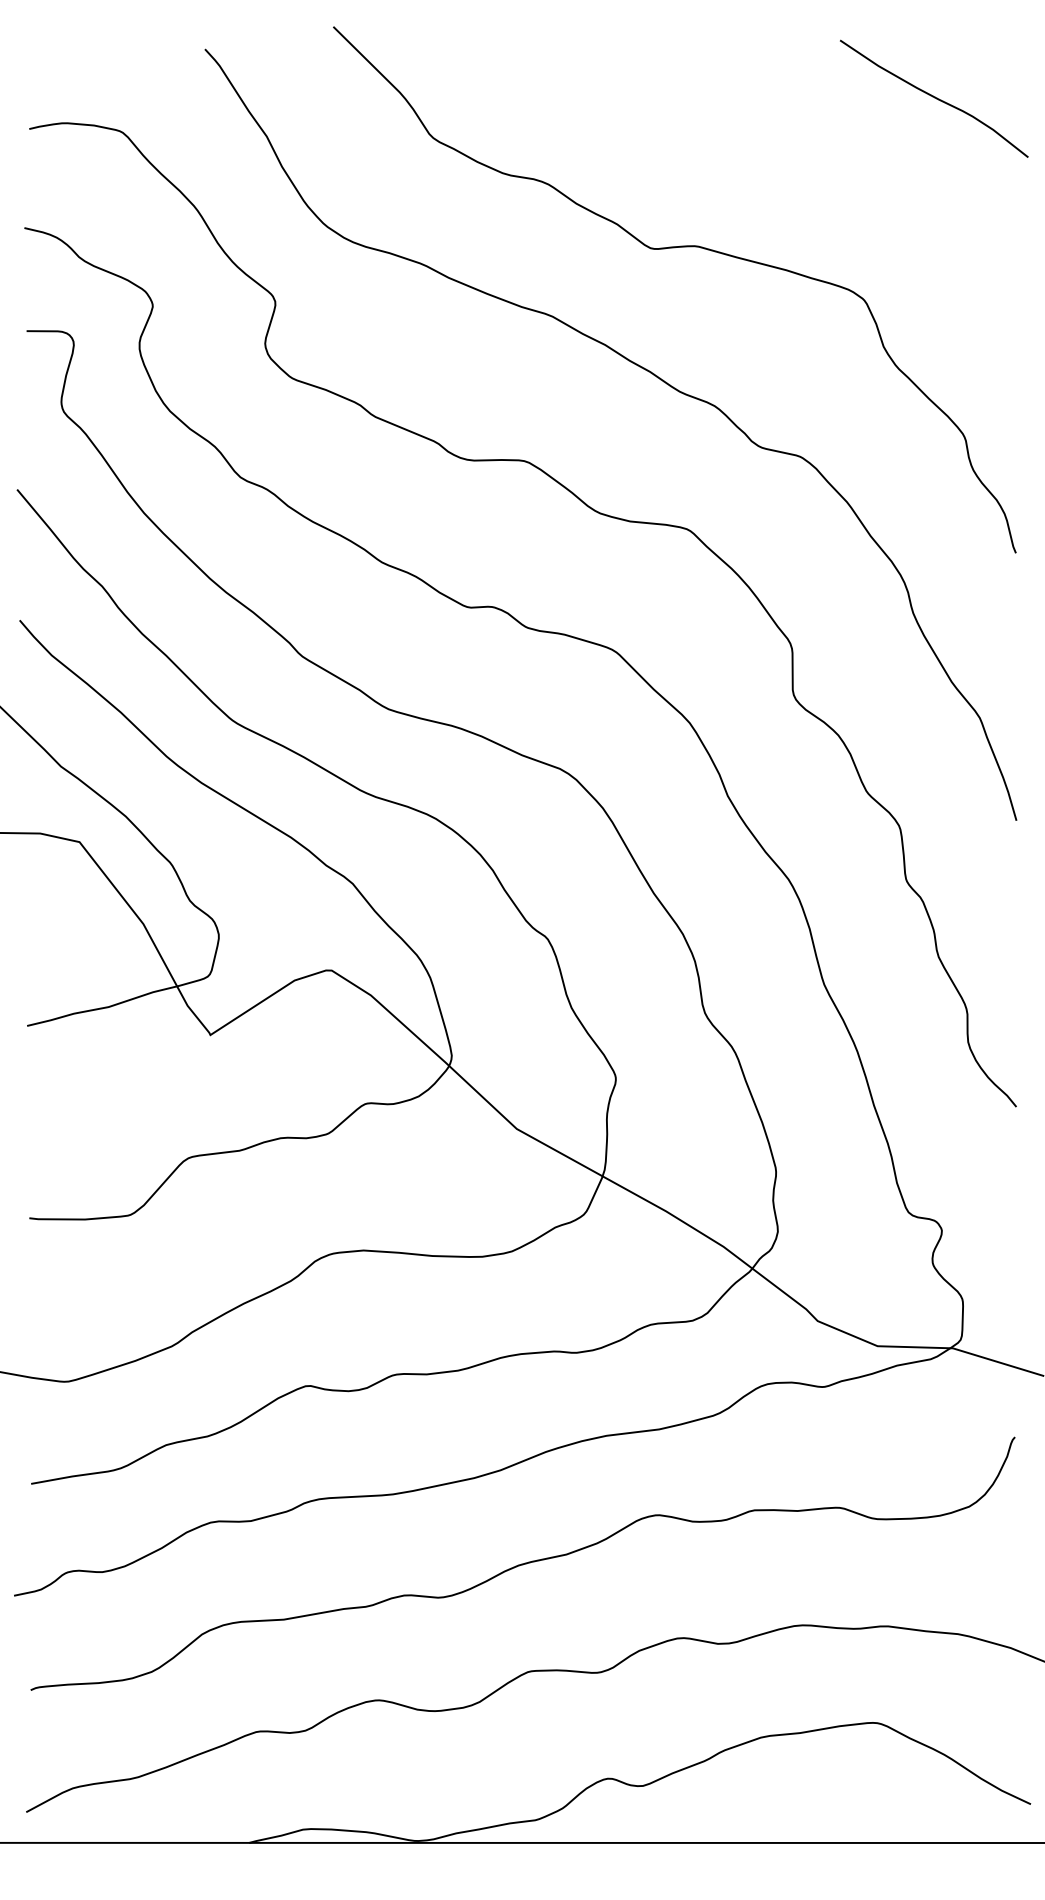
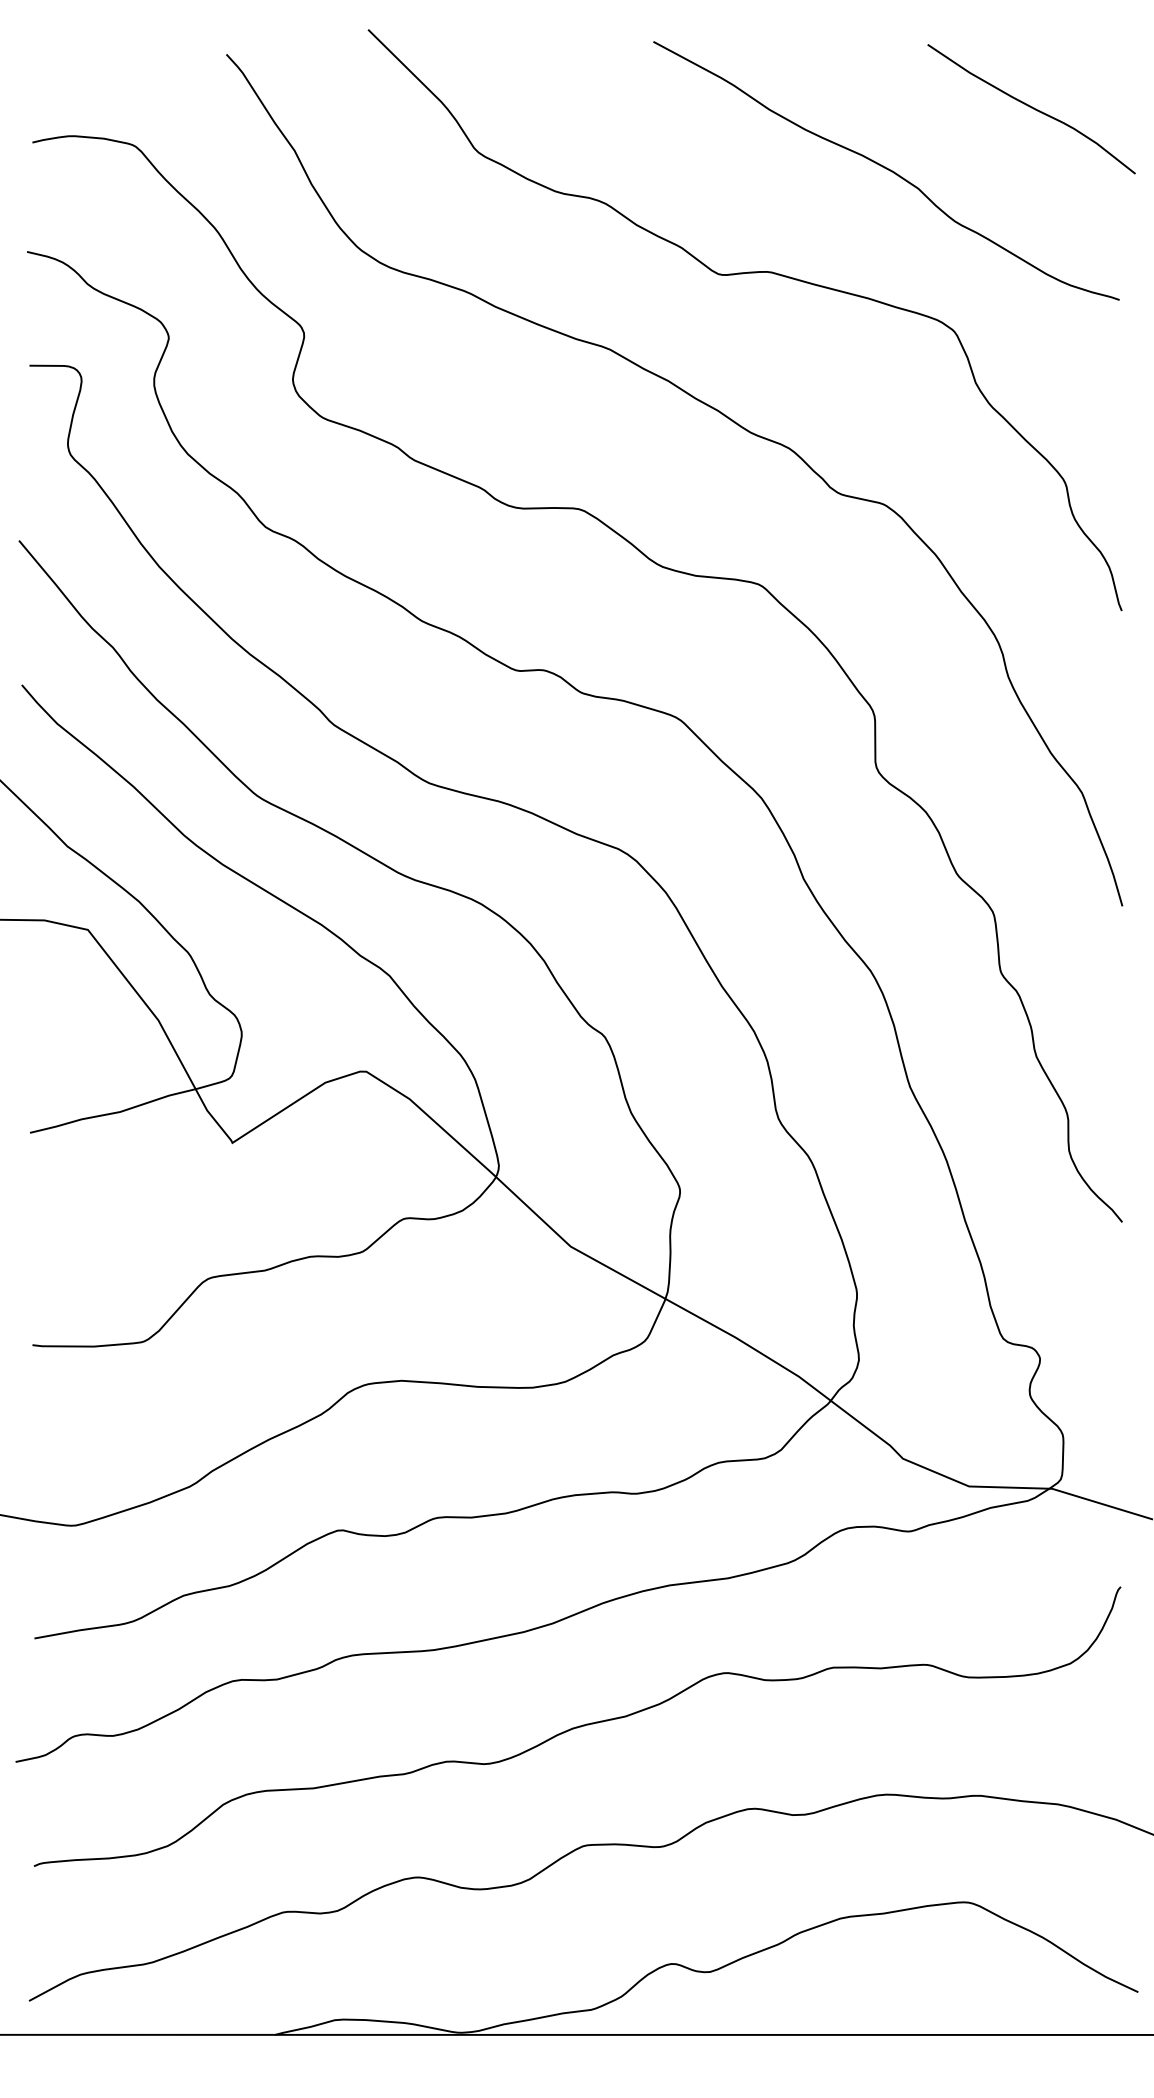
curve: (802, 153) -> (886, 169), added

